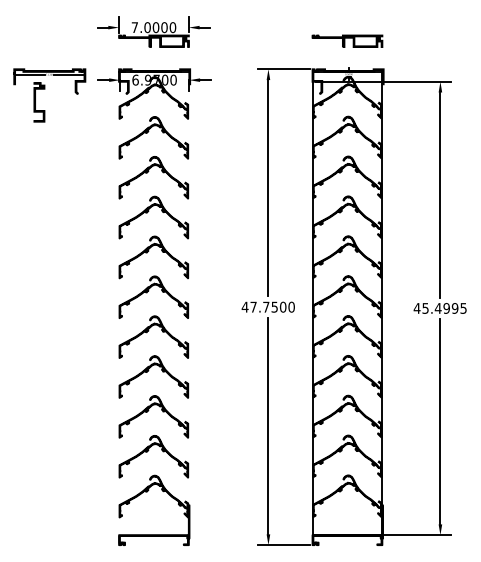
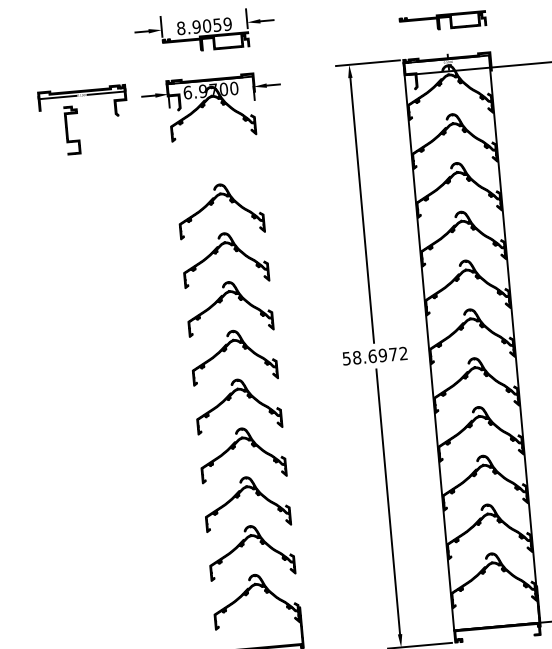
text: (153, 27) -> (203, 26), 7.0000 -> 8.9059
part: (148, 132) -> (209, 155), removed
text: (267, 306) -> (374, 355), 47.7500 -> 58.6972

